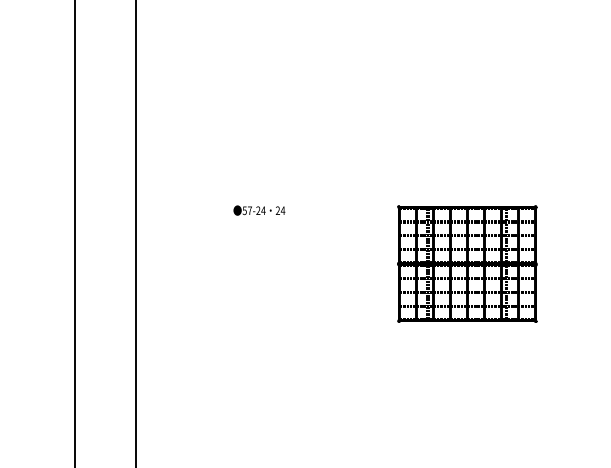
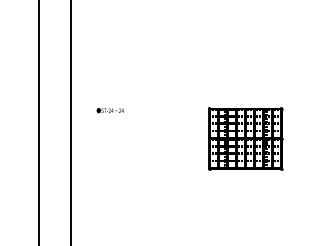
text: (257, 210) -> (109, 110), moved

